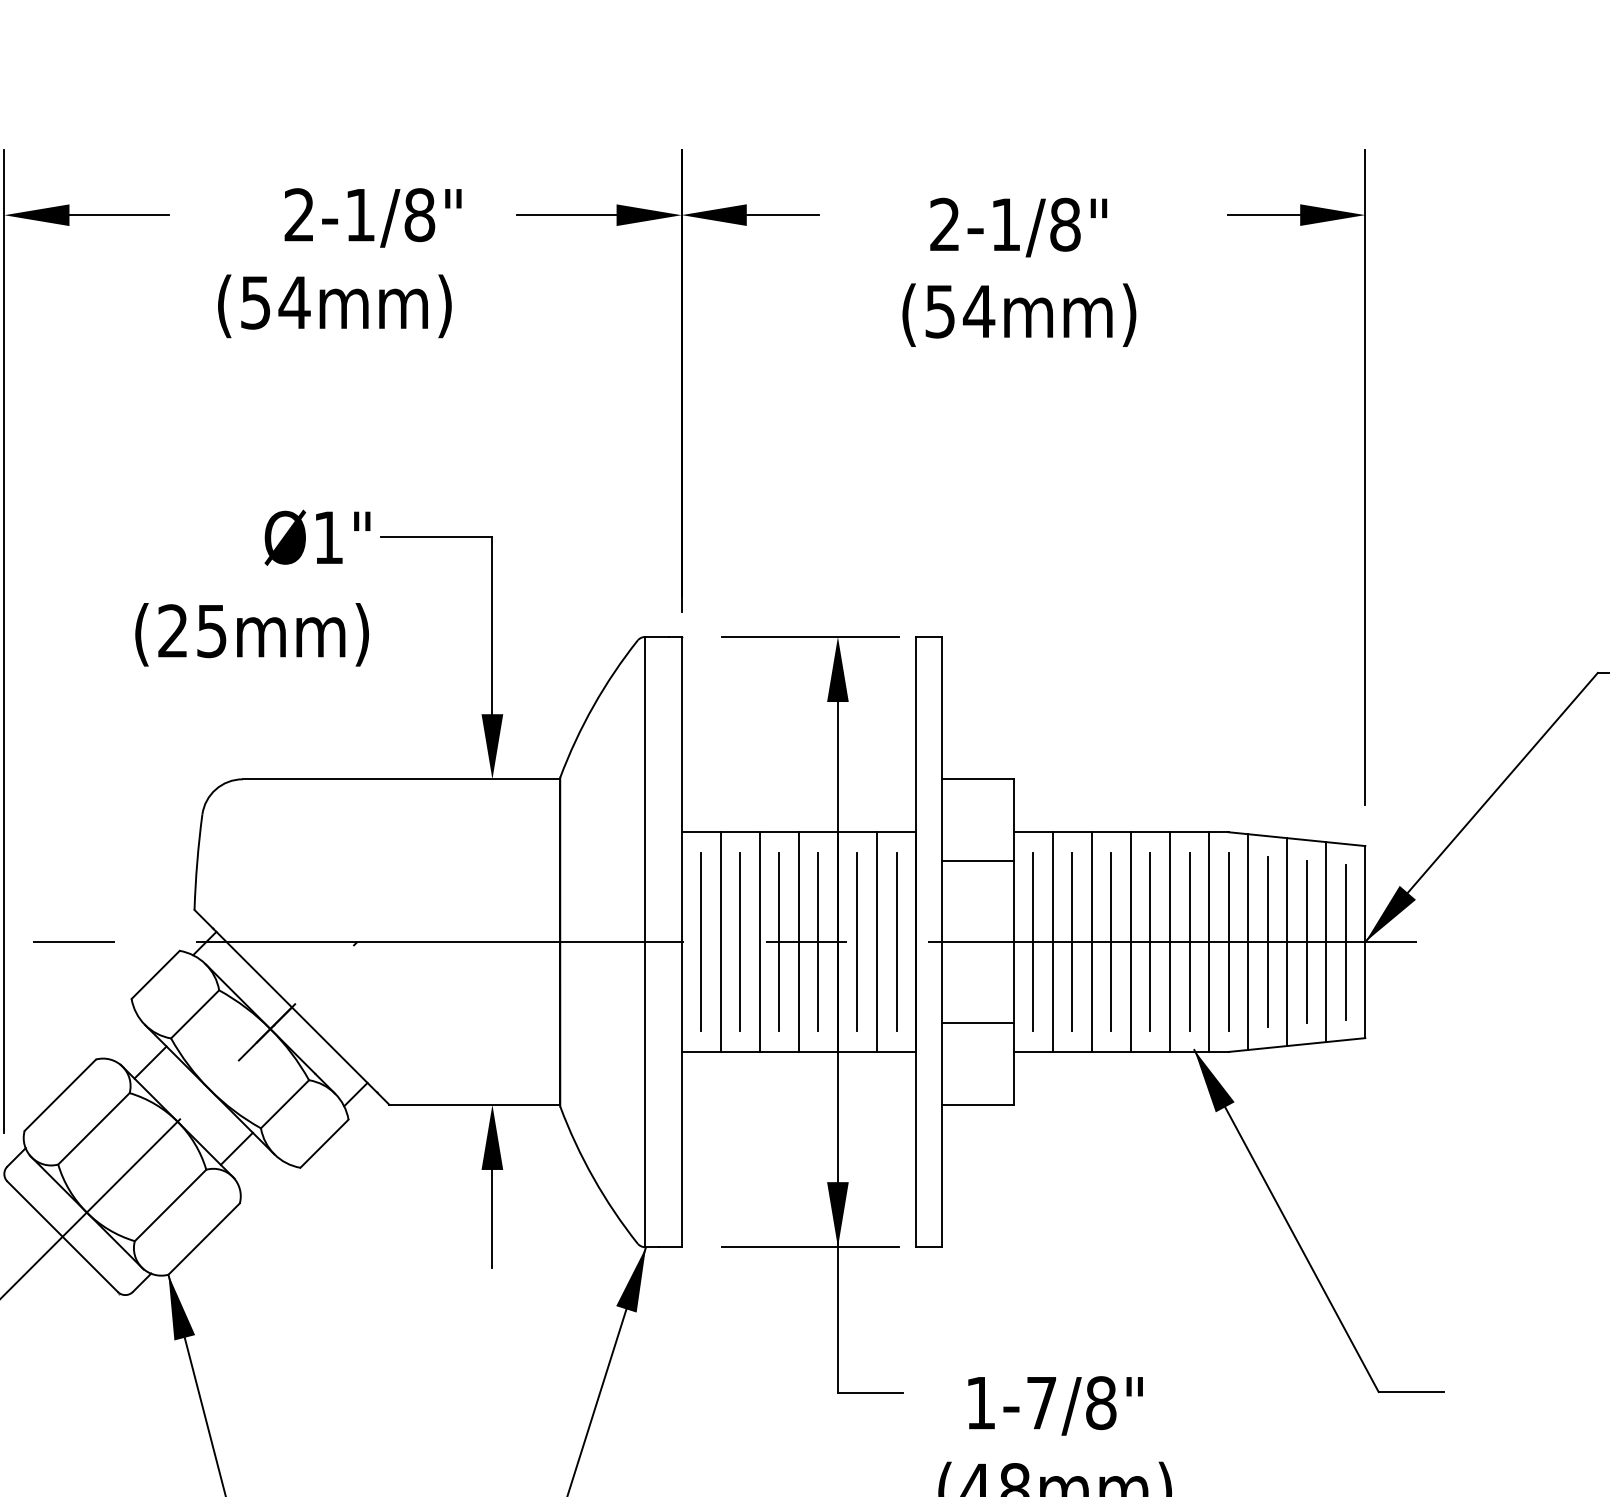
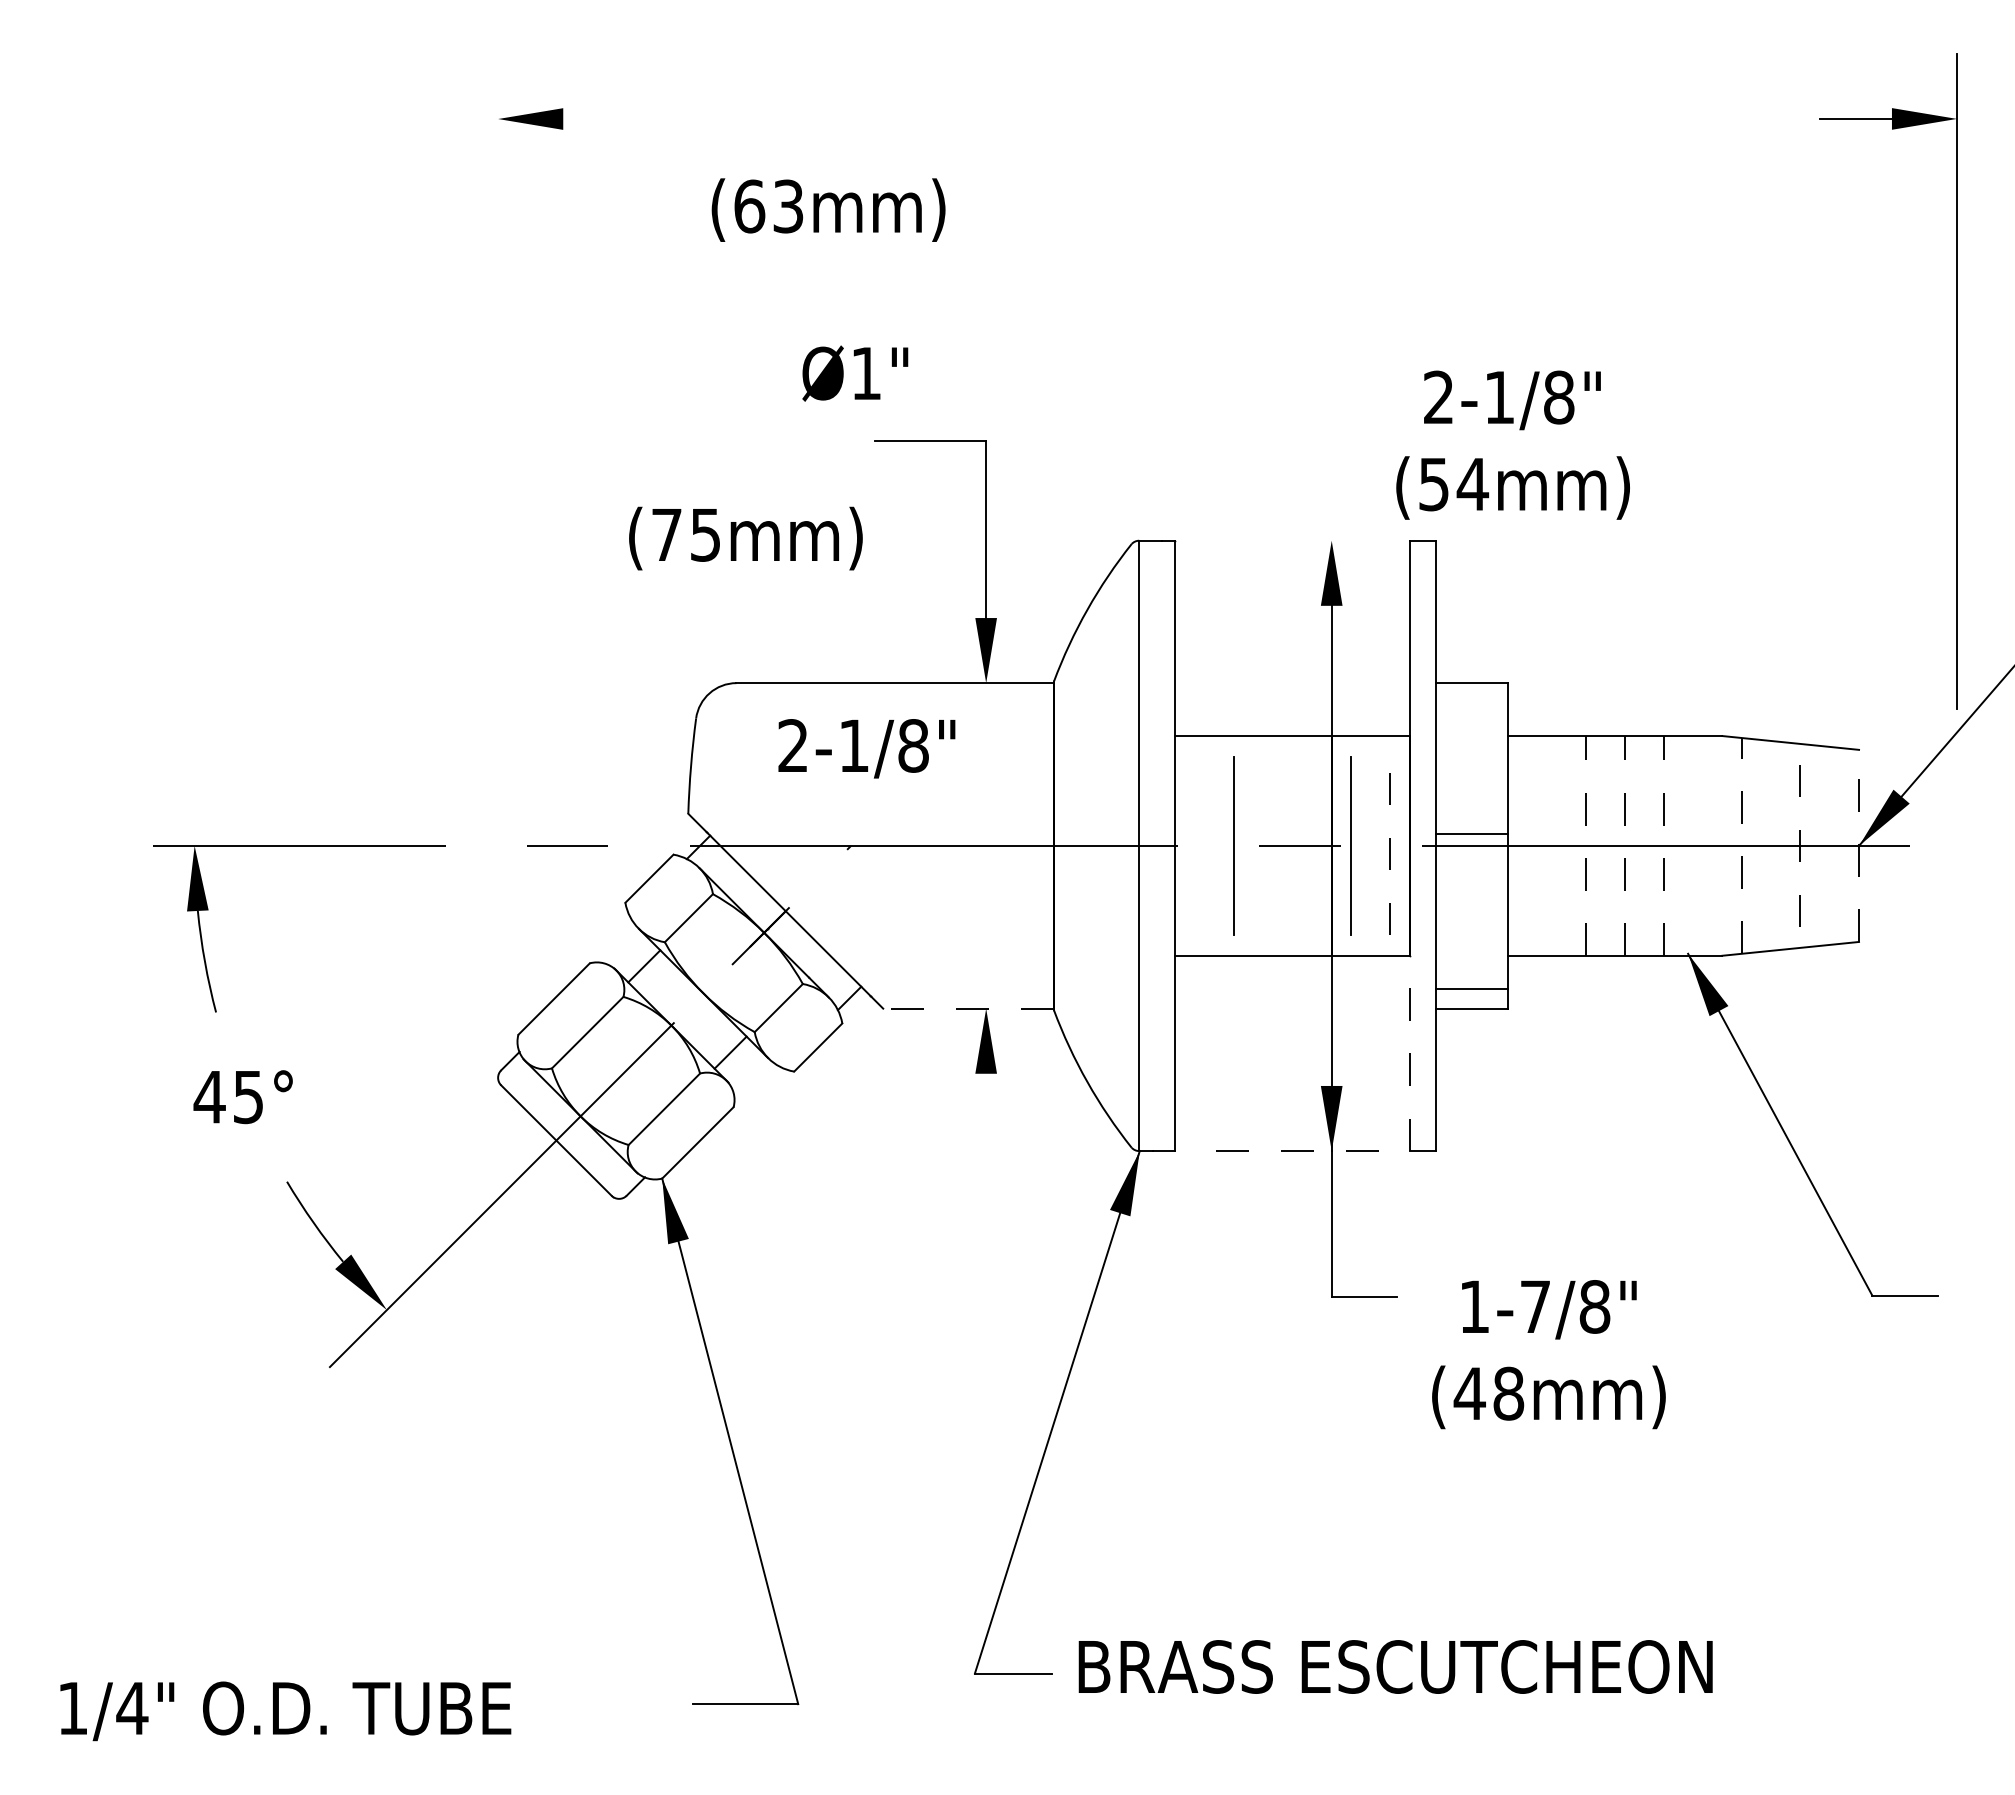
line: (118, 215) -> (612, 119), removed
text: (372, 217) -> (866, 748), moved
text: (1018, 271) -> (1512, 444), moved
text: (275, 302) -> (769, 206), (54mm) -> (63mm)
part: (680, 380) -> (1174, 284), removed
part: (1364, 477) -> (1956, 381), moved
text: (317, 537) -> (855, 373), moved
text: (172, 630) -> (666, 534), (25mm) -> (75mm)
line: (810, 636) -> (1304, 540), removed
line: (4, 641) -> (498, 545), removed
line: (977, 860) -> (1471, 833), moved
line: (701, 941) -> (1195, 845), removed
line: (720, 941) -> (1214, 845), removed
line: (759, 941) -> (1253, 845), removed
line: (779, 941) -> (1273, 845), removed
line: (798, 941) -> (1292, 845), removed
line: (818, 941) -> (1312, 845), removed
line: (876, 941) -> (1370, 845), removed
line: (896, 941) -> (1390, 845), solid -> dashed
line: (1033, 941) -> (1527, 845), removed
line: (1052, 941) -> (1546, 845), removed
line: (1072, 941) -> (1566, 845), removed
line: (1091, 941) -> (1585, 845), solid -> dashed
line: (1111, 941) -> (1605, 845), removed
line: (1130, 941) -> (1624, 845), solid -> dashed
line: (1150, 941) -> (1644, 845), removed
line: (1169, 941) -> (1663, 845), solid -> dashed
line: (1189, 941) -> (1683, 845), removed
line: (1208, 941) -> (1702, 845), removed
line: (1228, 941) -> (1722, 845), removed
line: (1247, 941) -> (1741, 845), solid -> dashed
line: (1267, 941) -> (1761, 845), removed
line: (1286, 941) -> (1780, 845), removed
line: (1306, 941) -> (1800, 845), solid -> dashed
line: (1325, 941) -> (1819, 845), removed
line: (1345, 941) -> (1839, 845), removed
line: (1365, 941) -> (1859, 845), solid -> dashed
line: (977, 1023) -> (1471, 989), moved
line: (474, 1104) -> (968, 1008), solid -> dashed
line: (915, 1149) -> (1409, 1053), solid -> dashed
line: (492, 1218) -> (986, 1122), removed
line: (810, 1247) -> (1304, 1151), solid -> dashed

